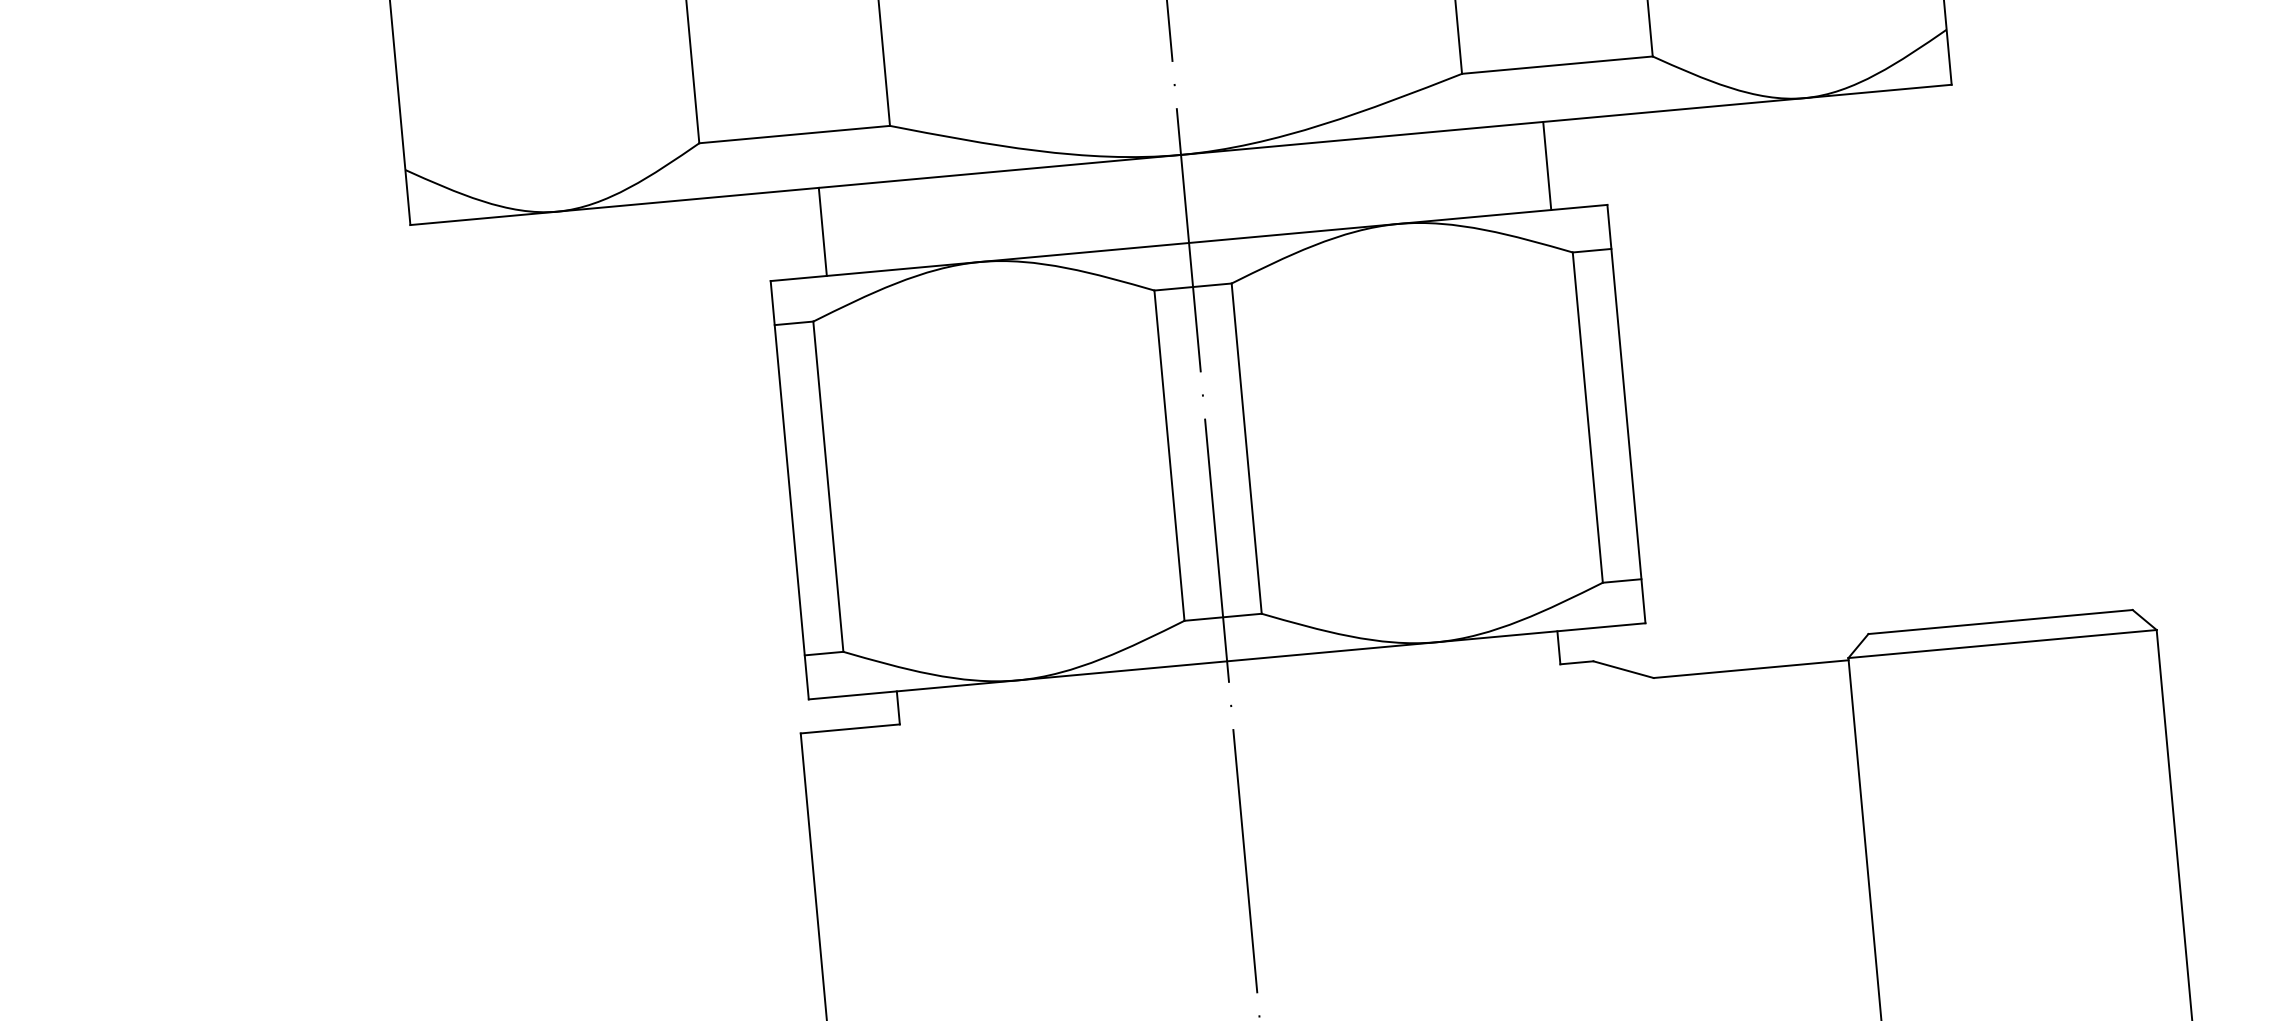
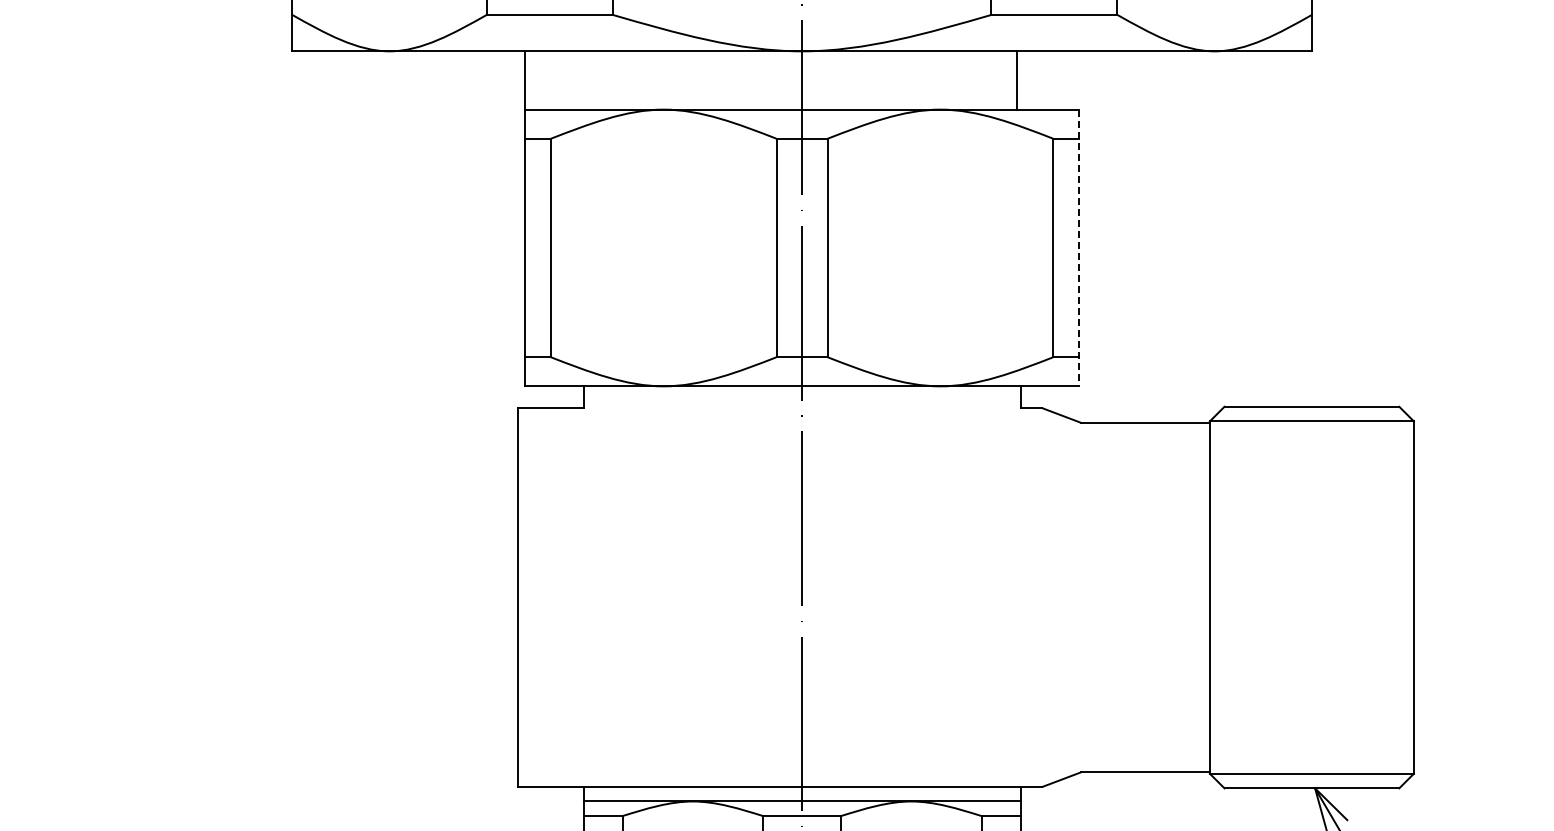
line: (1546, 166) -> (1016, 80), moved
line: (822, 231) -> (524, 80), moved
line: (1625, 414) -> (1078, 248), solid -> dashed

